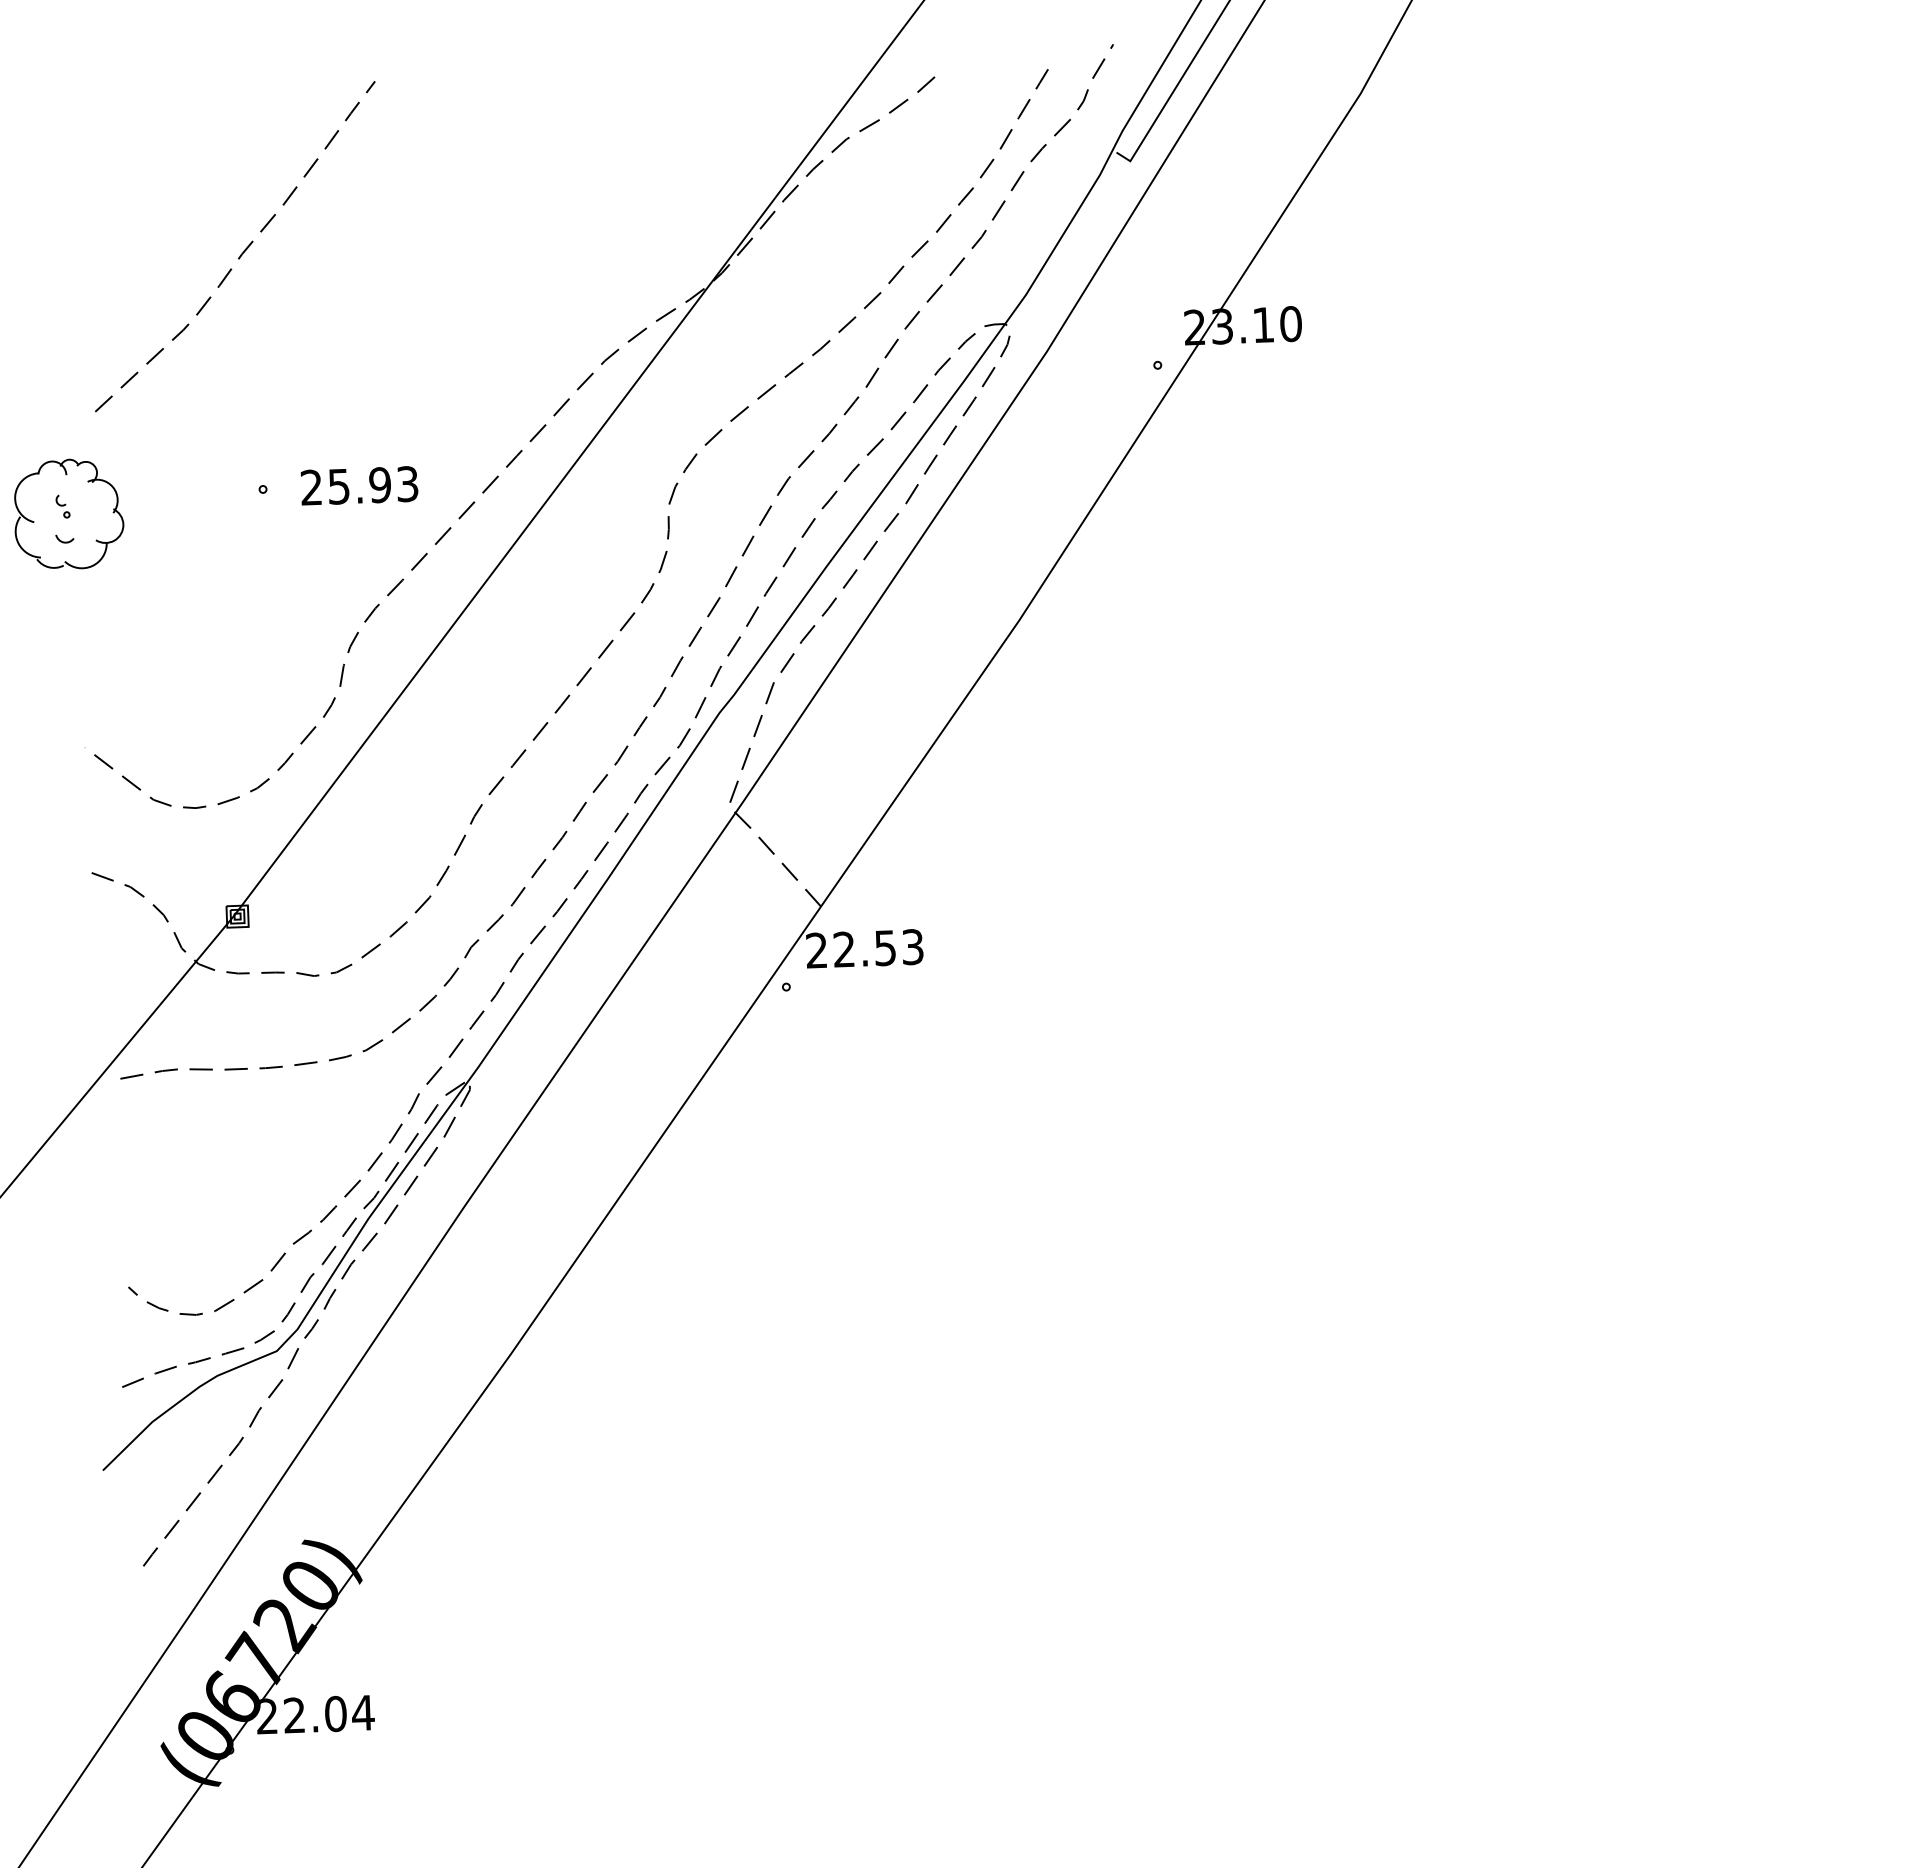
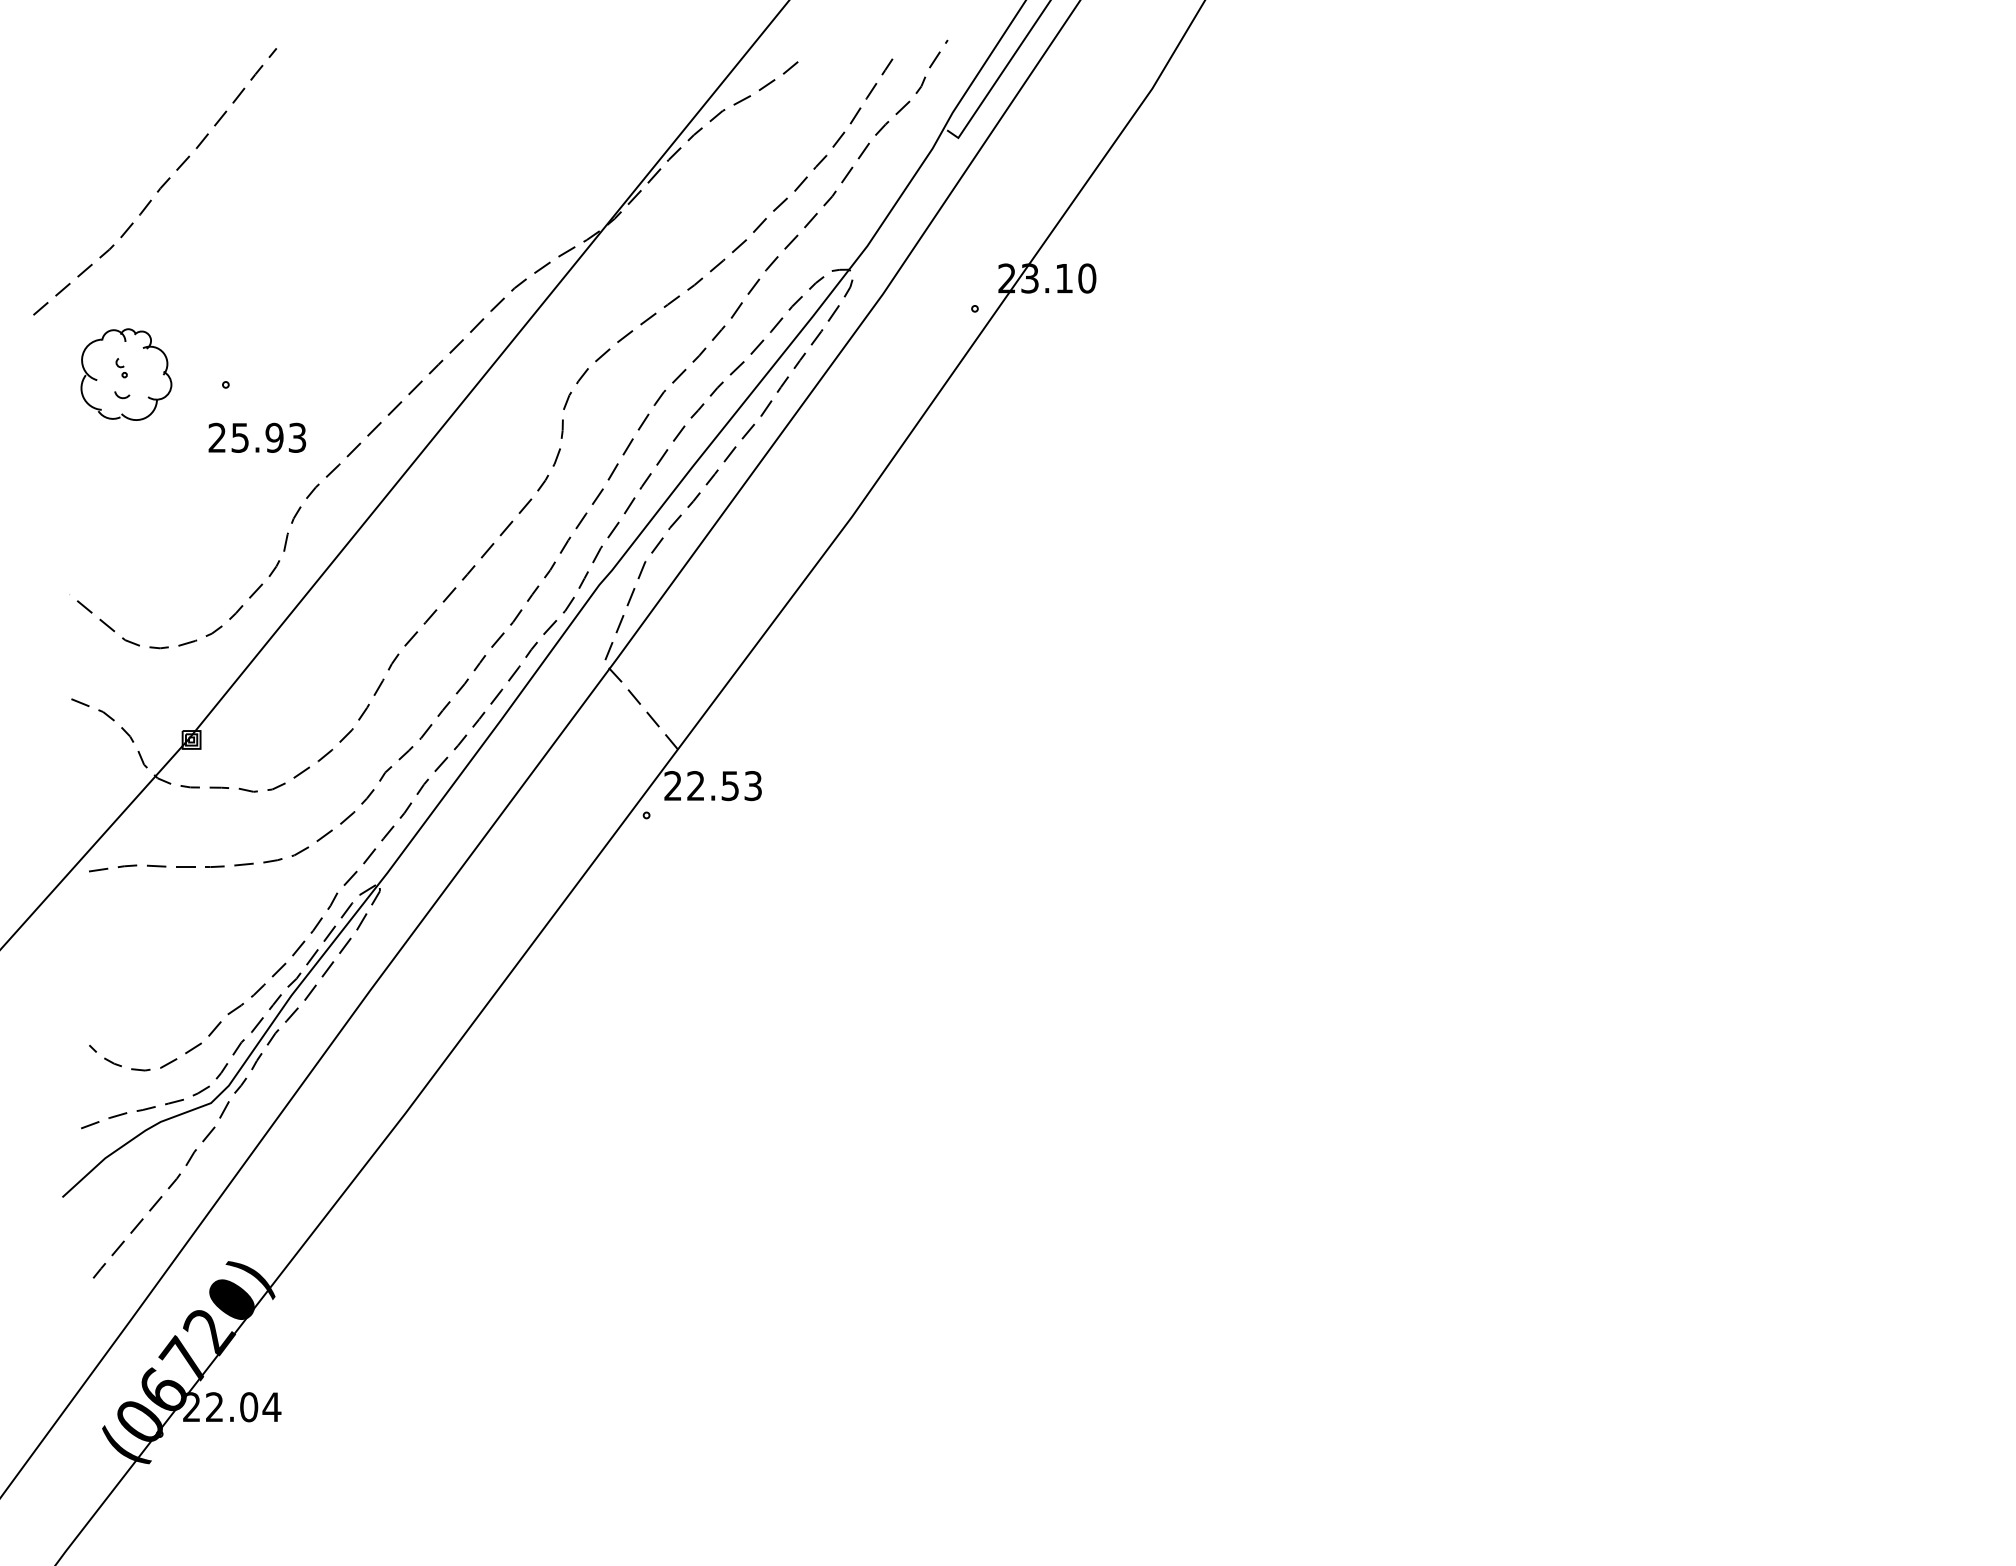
curve: (241, 252) -> (160, 186), moved
text: (359, 485) -> (257, 437), moved
part: (69, 514) -> (126, 374), moved

